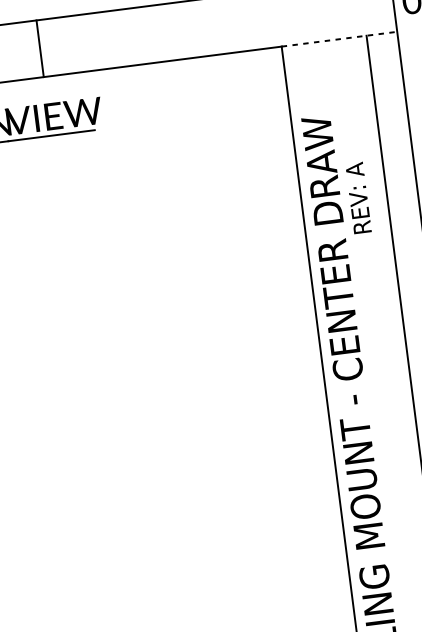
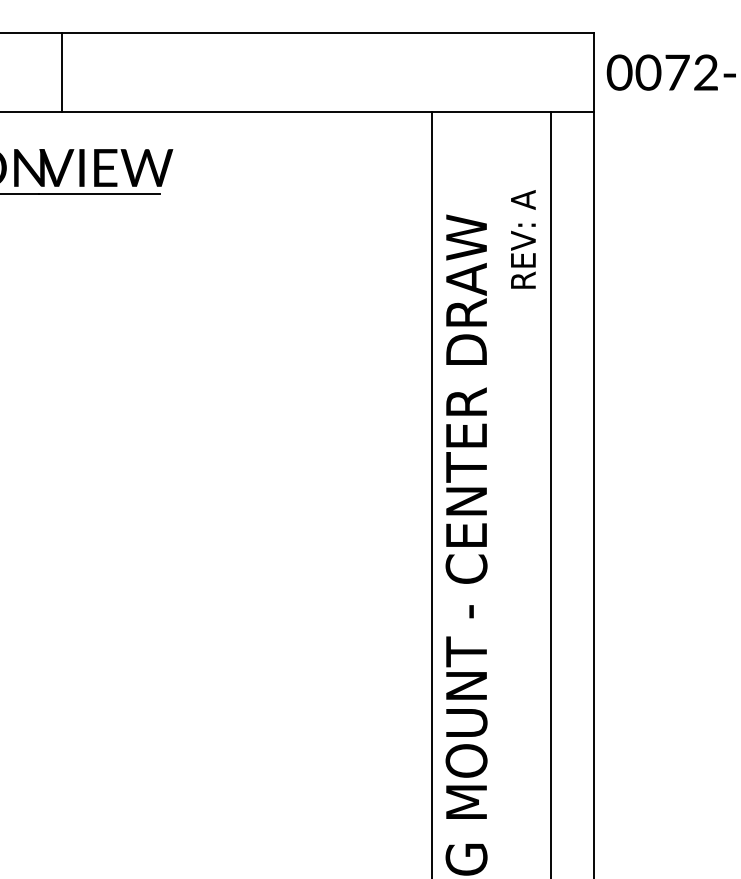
line: (339, 39) -> (513, 112), dashed -> solid
line: (39, 48) -> (61, 72), moved
text: (358, 198) -> (523, 239), moved

